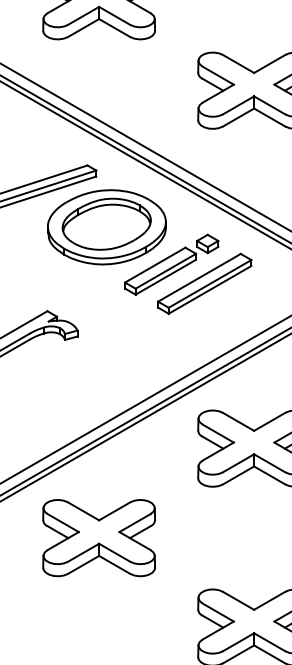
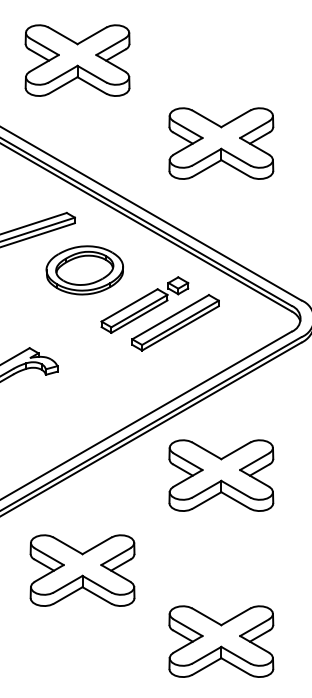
part: (106, 227) -> (84, 270), size x0.7
part: (99, 537) -> (82, 570), moved

